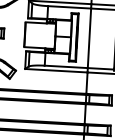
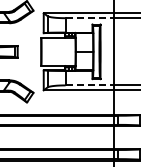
line: (70, 7) -> (90, 18), solid -> dashed
line: (66, 66) -> (90, 85), solid -> dashed

